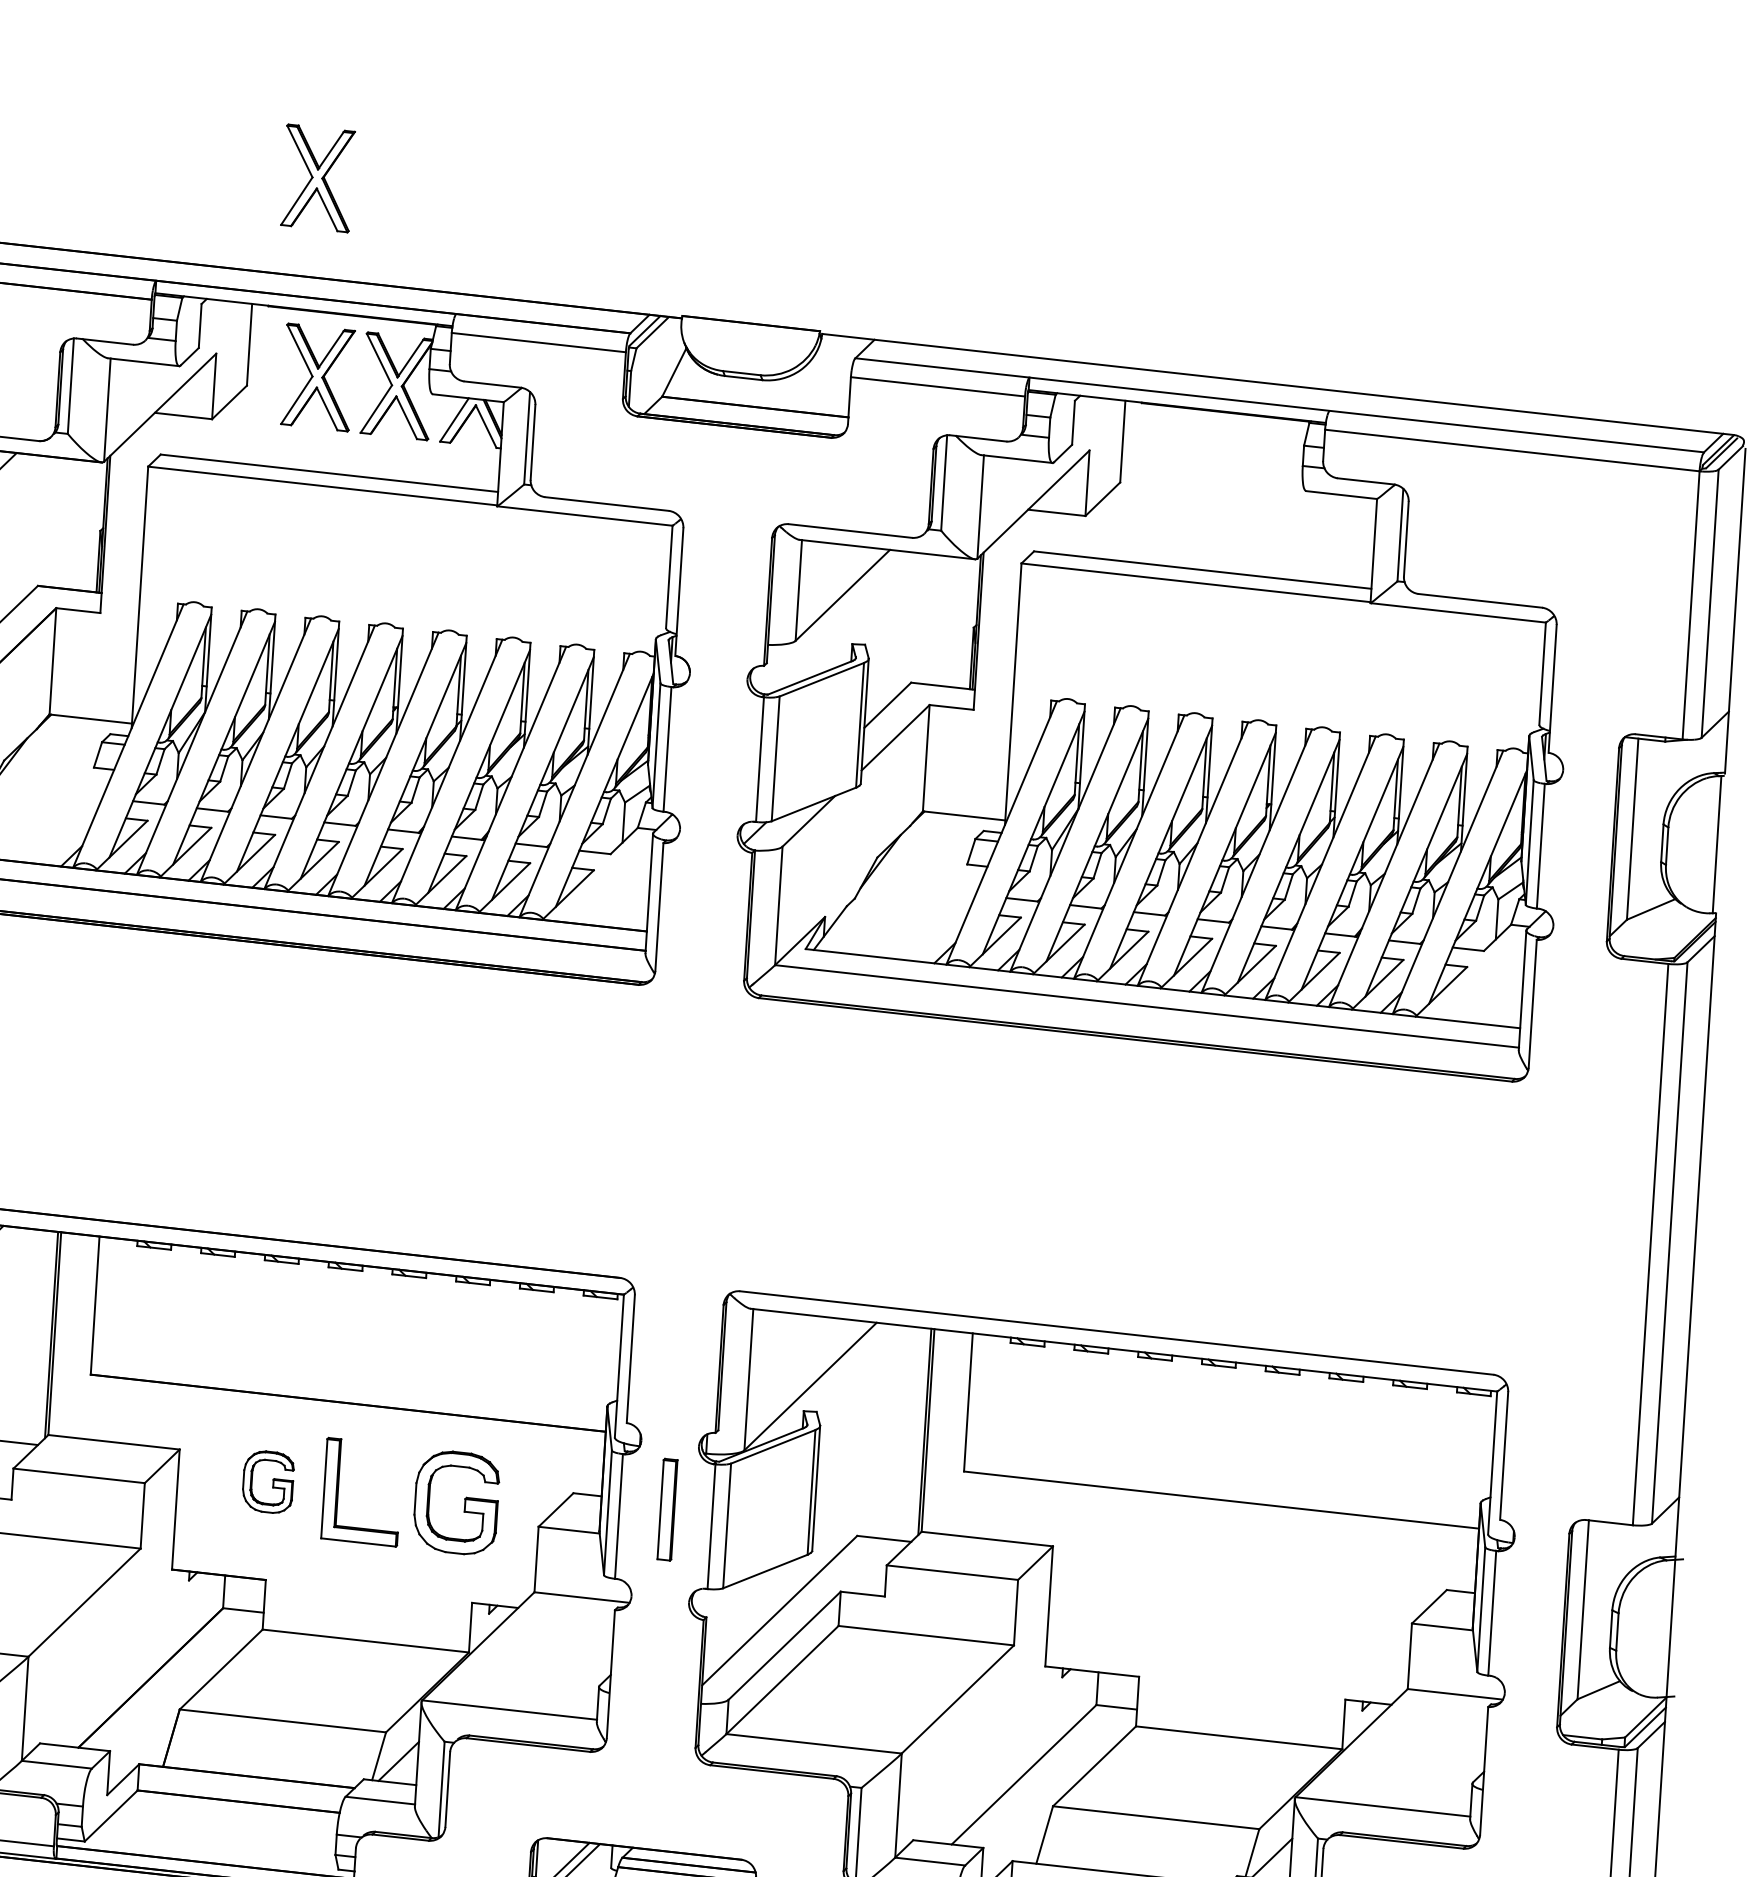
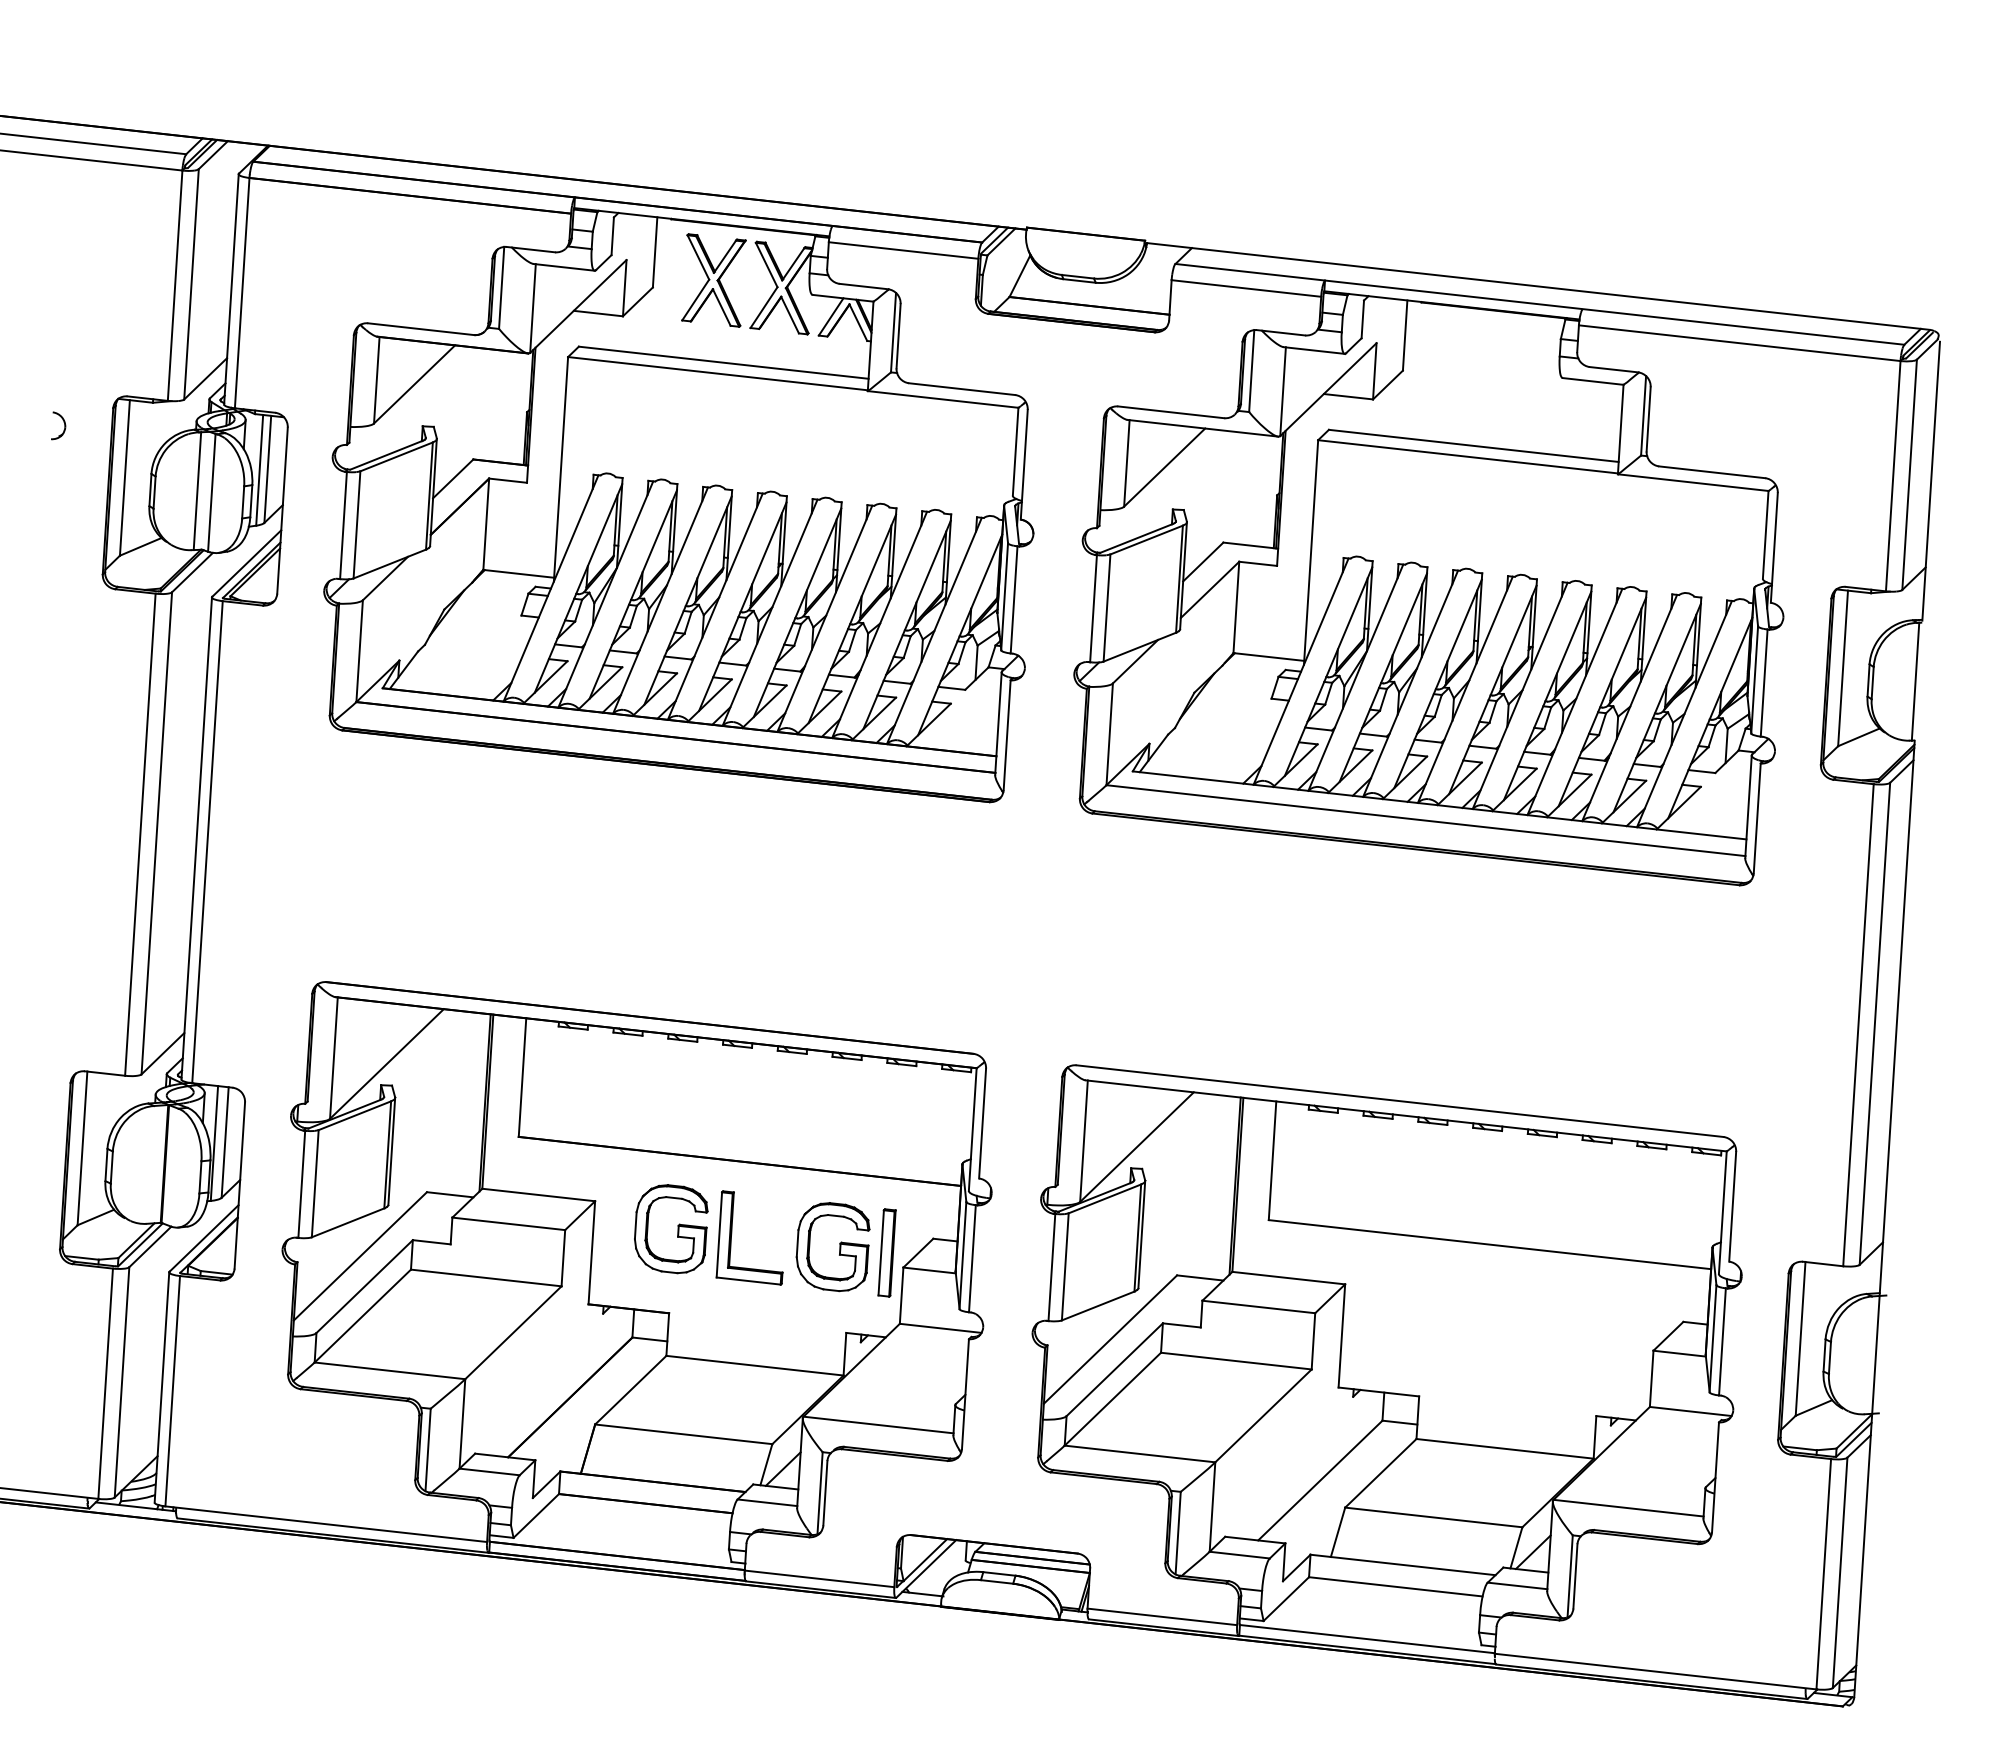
part: (317, 178) -> (713, 109), removed
part: (268, 1482) -> (671, 1229), size x1.67
part: (666, 1509) -> (886, 1252), moved

